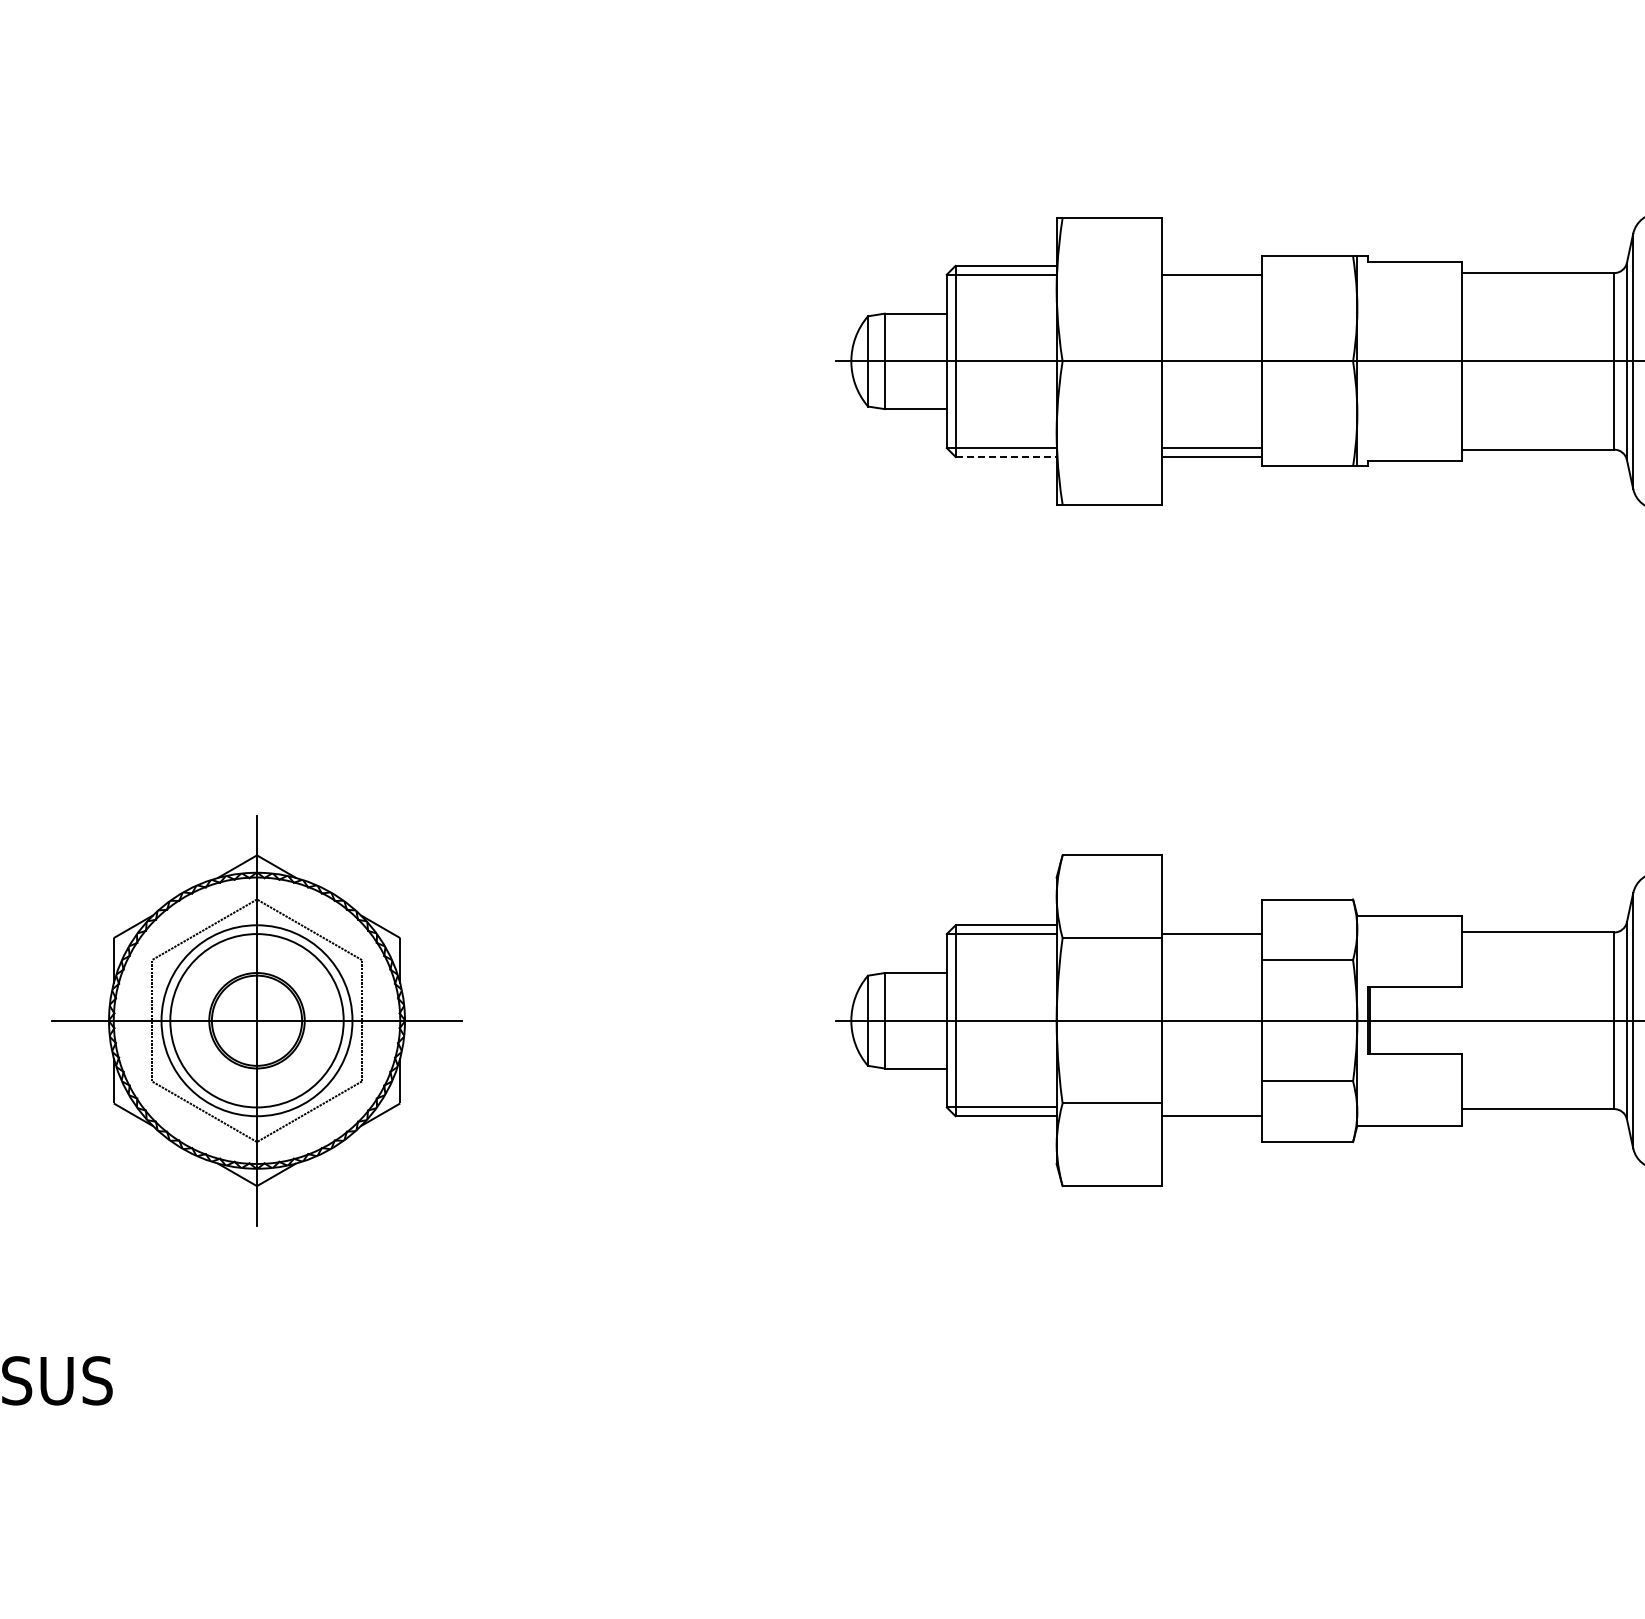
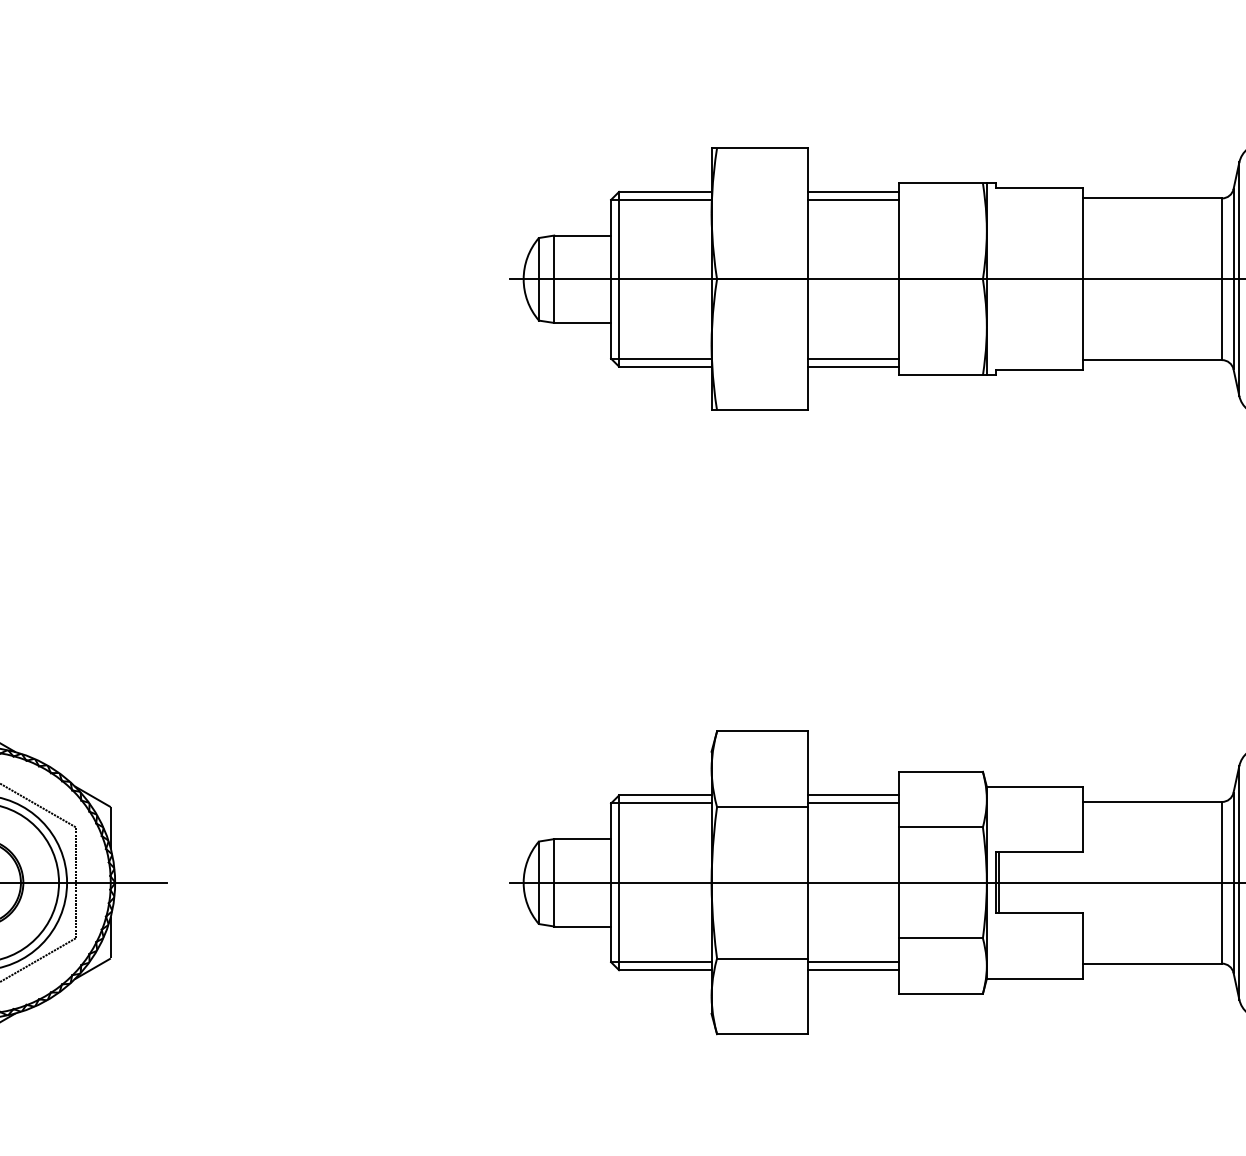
line: (1211, 265) -> (853, 191), added
line: (1006, 456) -> (665, 366), dashed -> solid
line: (1211, 925) -> (853, 795), added
line: (1211, 1107) -> (853, 962), added

